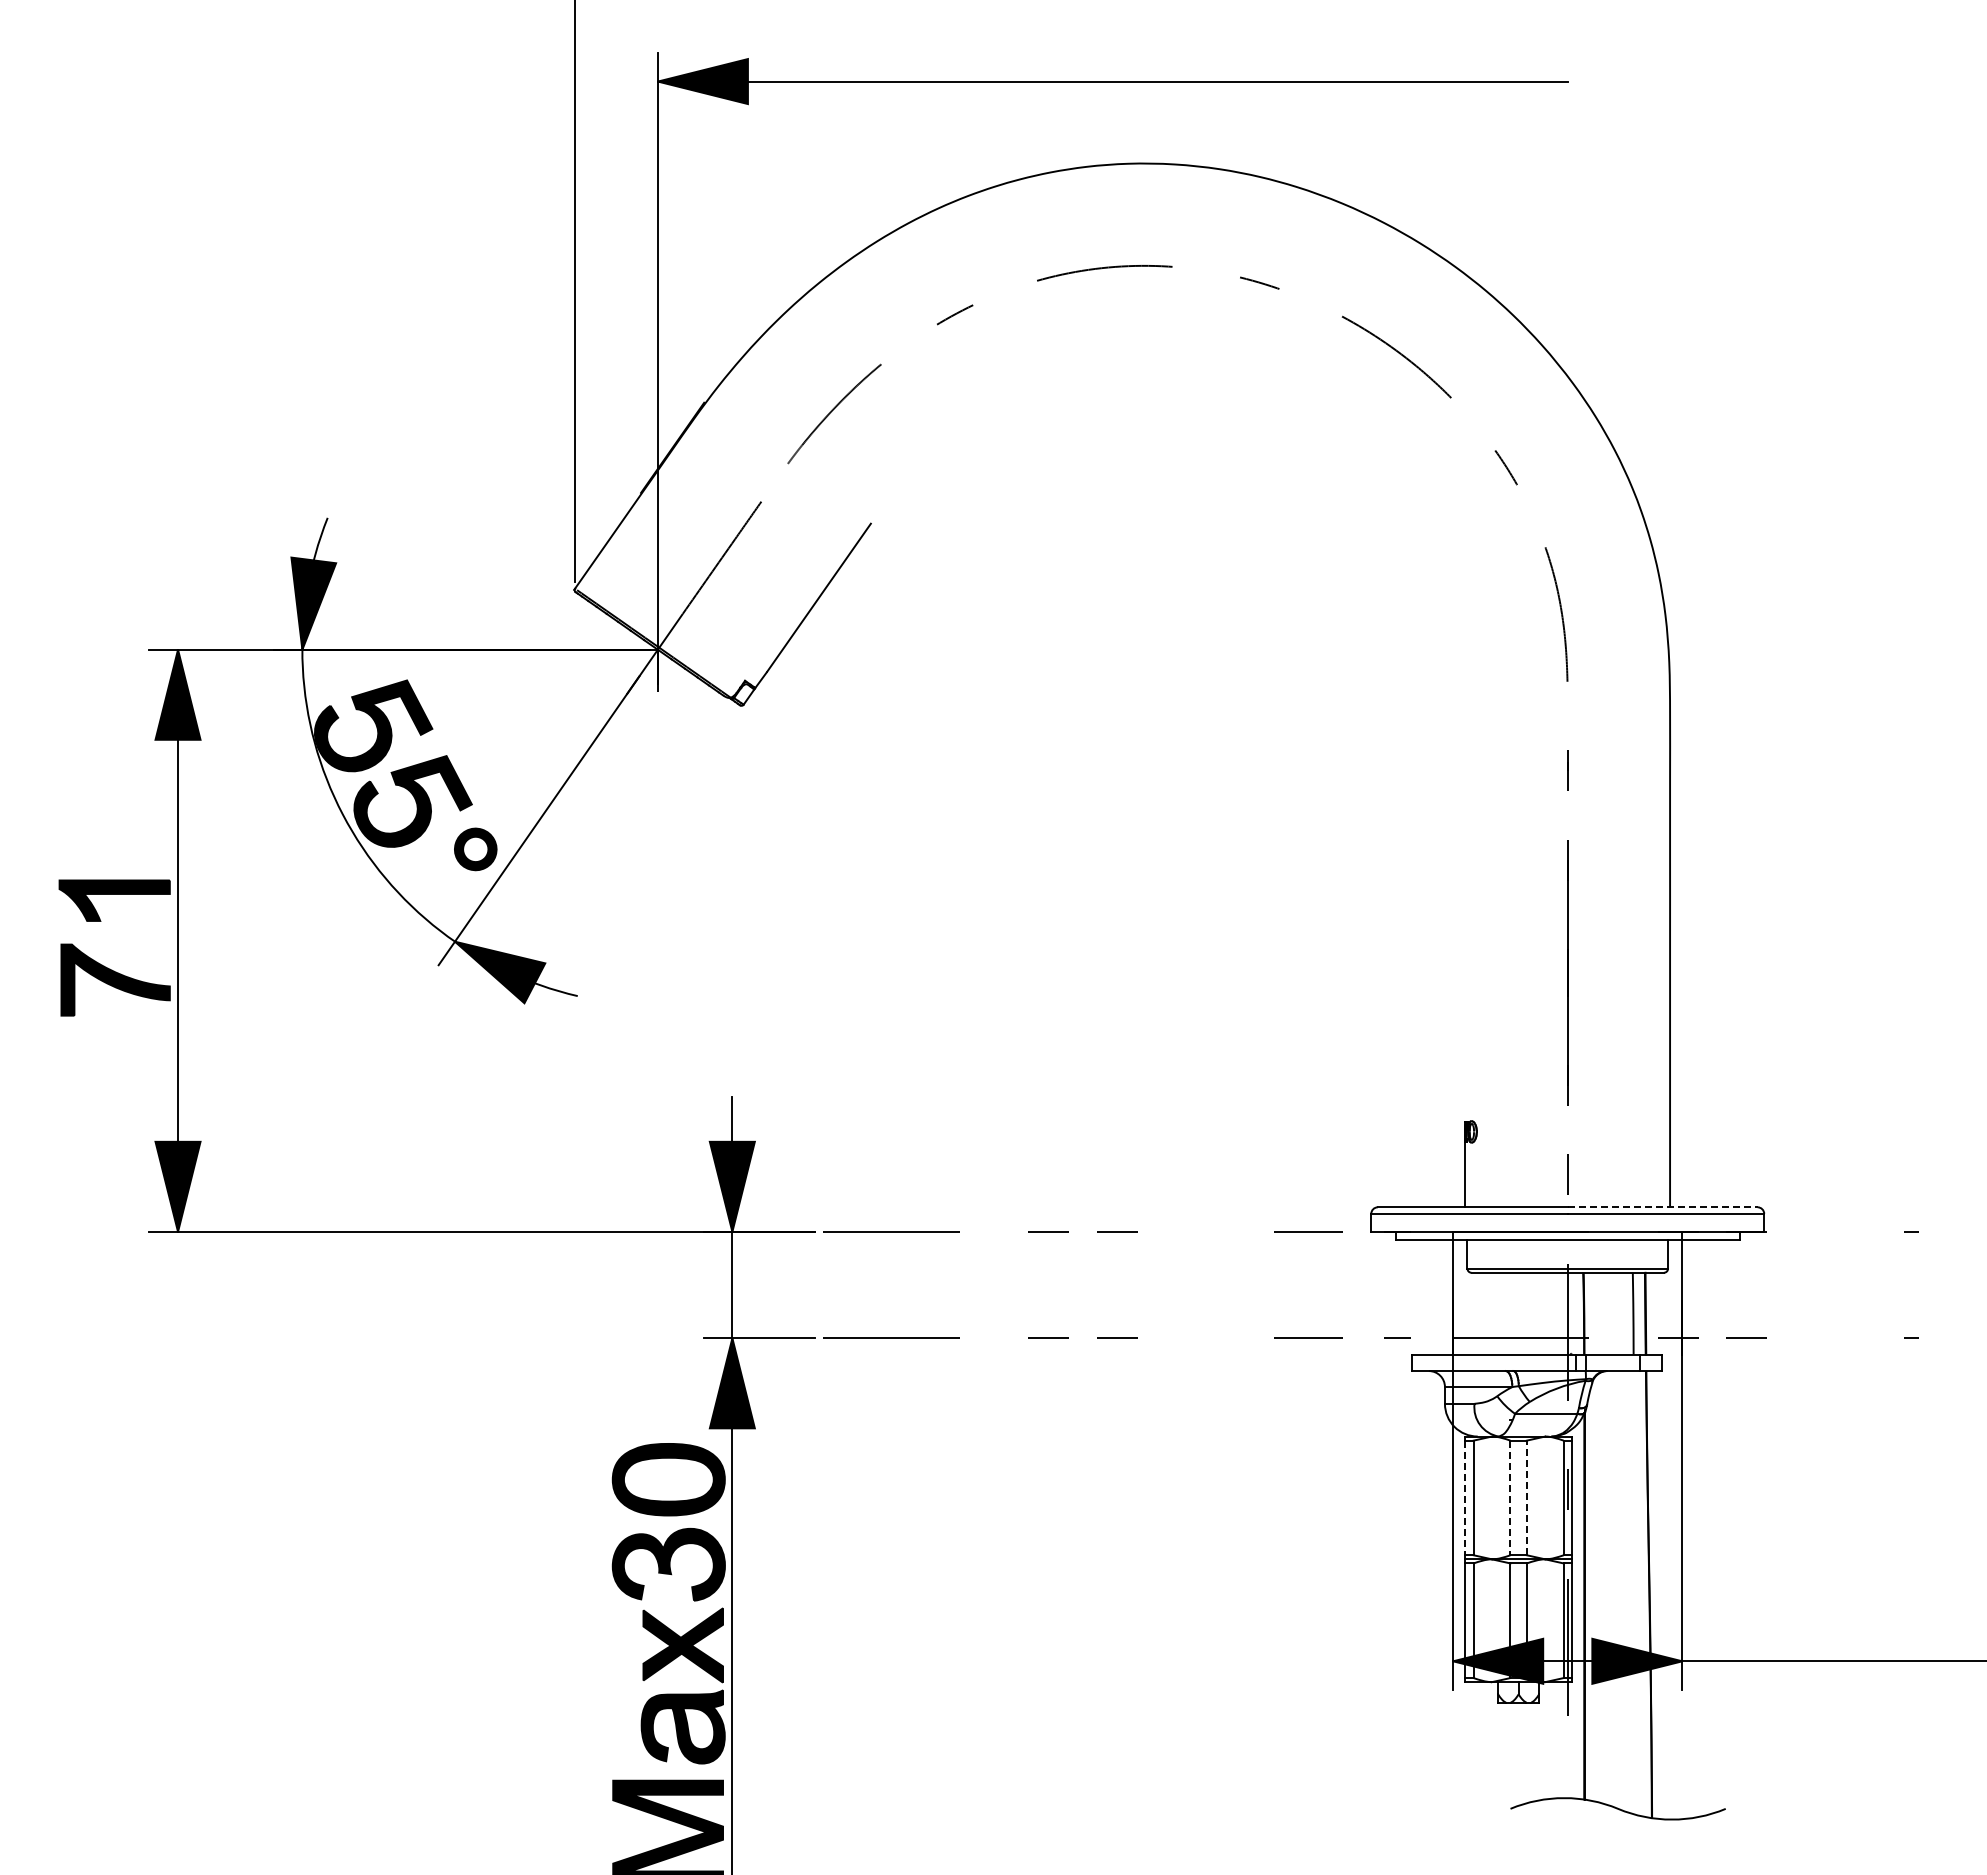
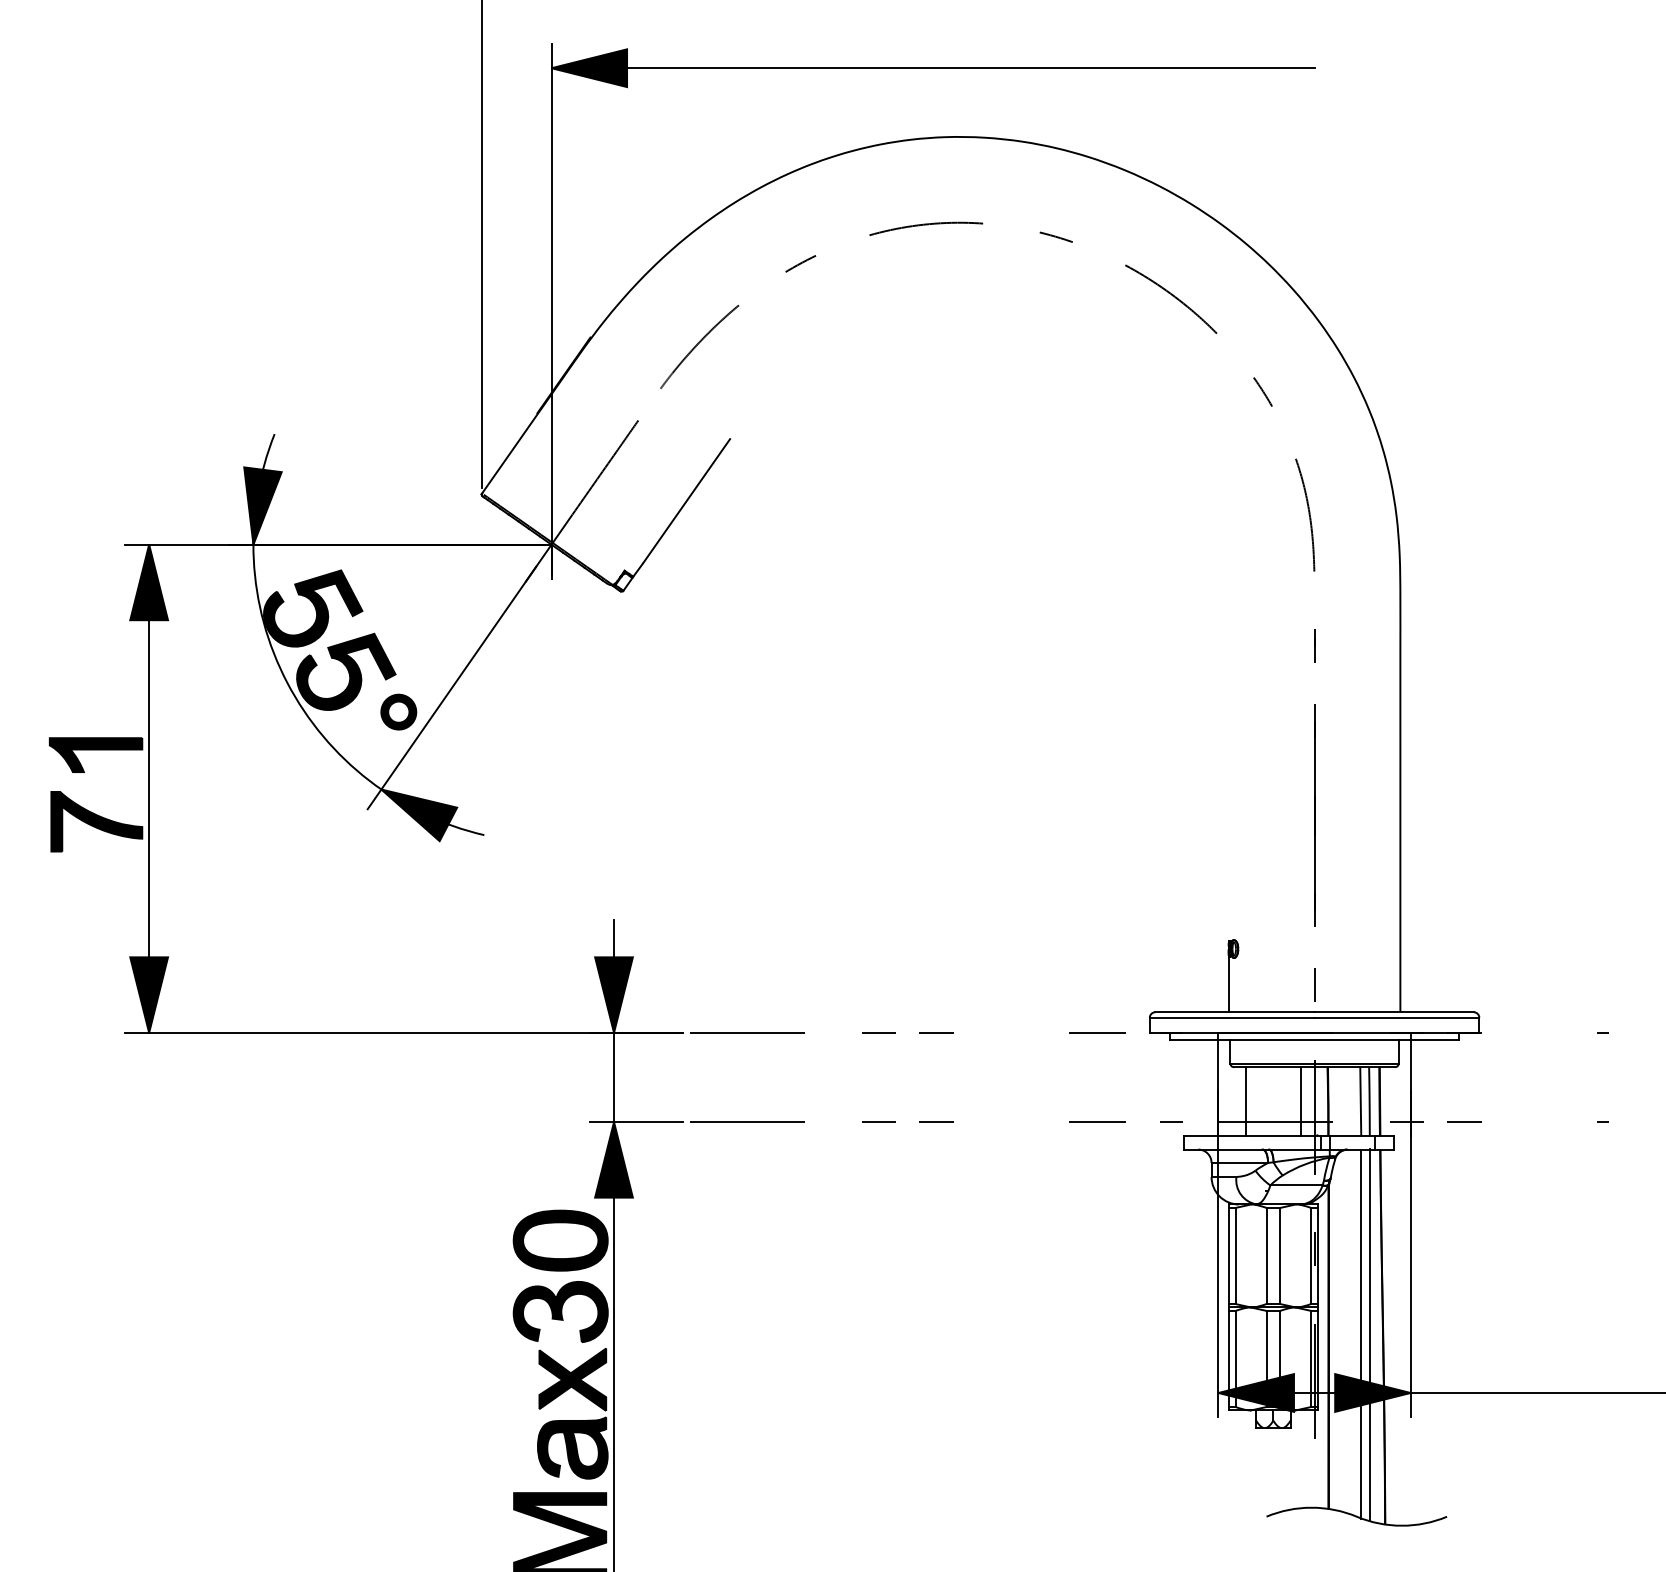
line: (1662, 1207) -> (1394, 1012), dashed -> solid
line: (1485, 1313) -> (1245, 1101), added
line: (1551, 1313) -> (1300, 1101), added
line: (1622, 1313) -> (1360, 1101), added
line: (1526, 1497) -> (1279, 1255), dashed -> solid
line: (1465, 1498) -> (1228, 1256), dashed -> solid
line: (1510, 1498) -> (1266, 1256), dashed -> solid
line: (1623, 1590) -> (1361, 1333), added
line: (1633, 1591) -> (1369, 1334), added

